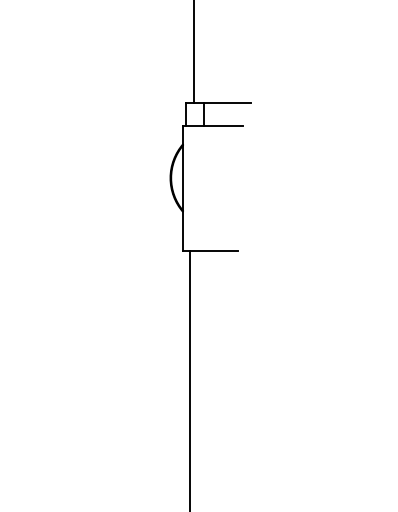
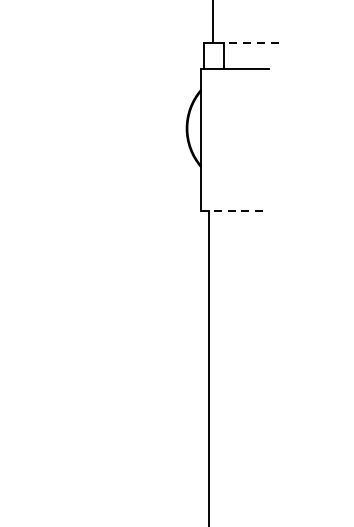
line: (227, 103) -> (251, 43), solid -> dashed
line: (210, 250) -> (232, 211), solid -> dashed

